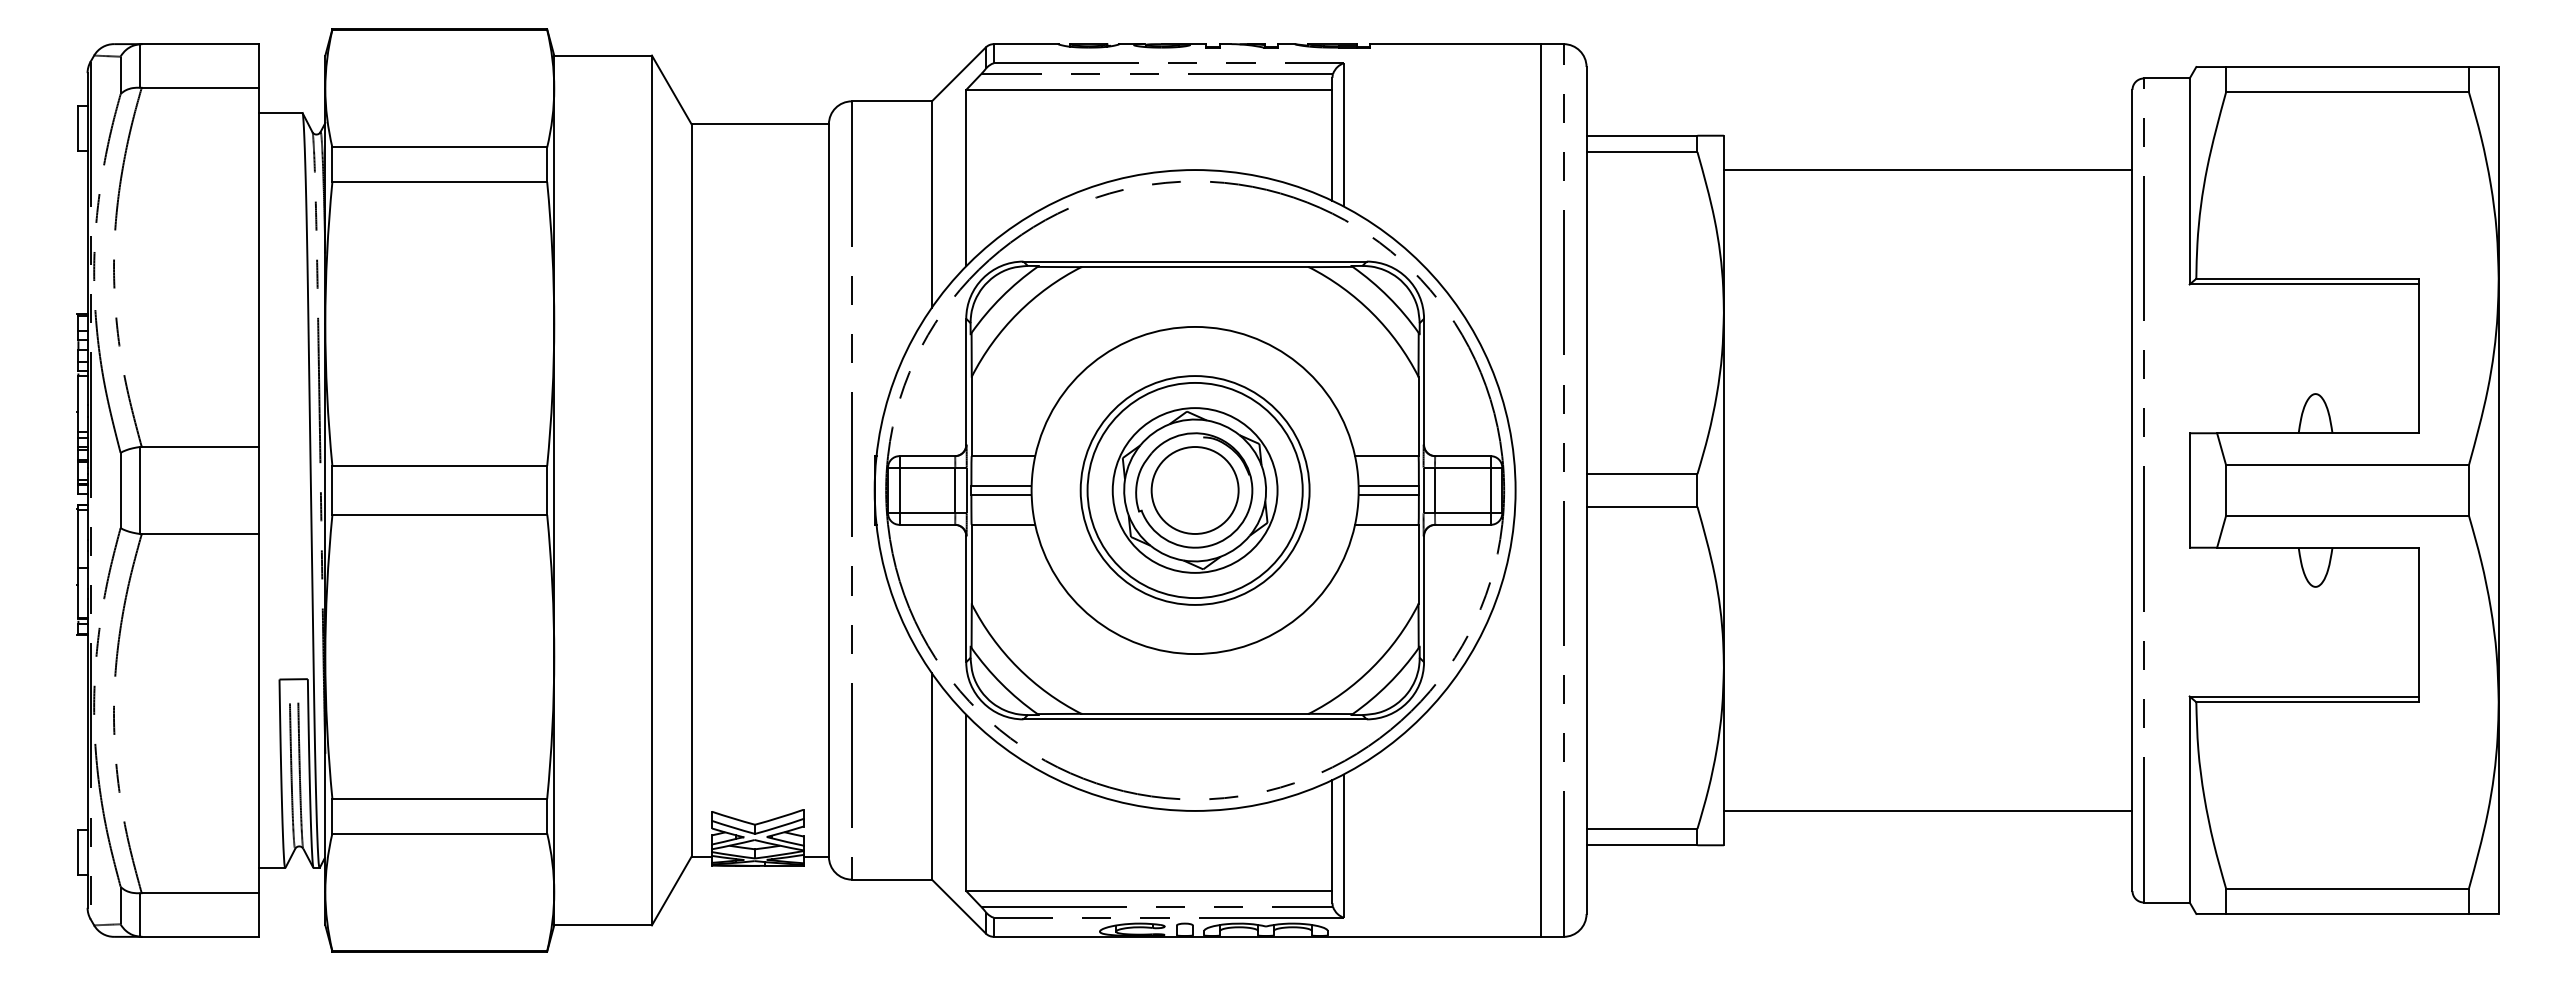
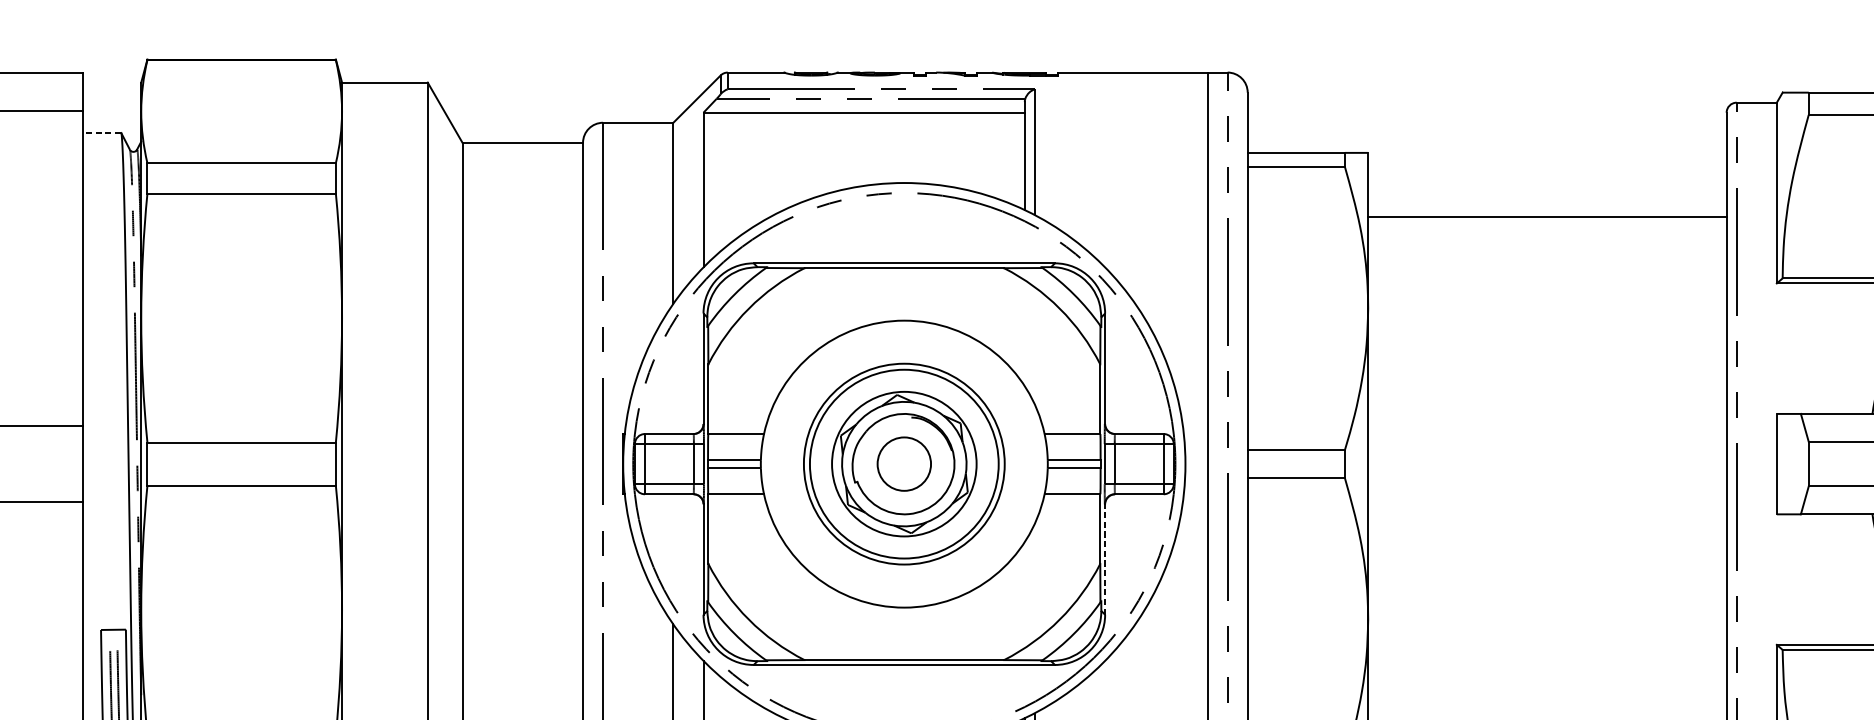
line: (280, 112) -> (101, 132), solid -> dashed
line: (1927, 170) -> (1546, 217), moved
circle: (1194, 490) -> (903, 464), size x0.7
line: (1424, 599) -> (1105, 559), solid -> dashed

